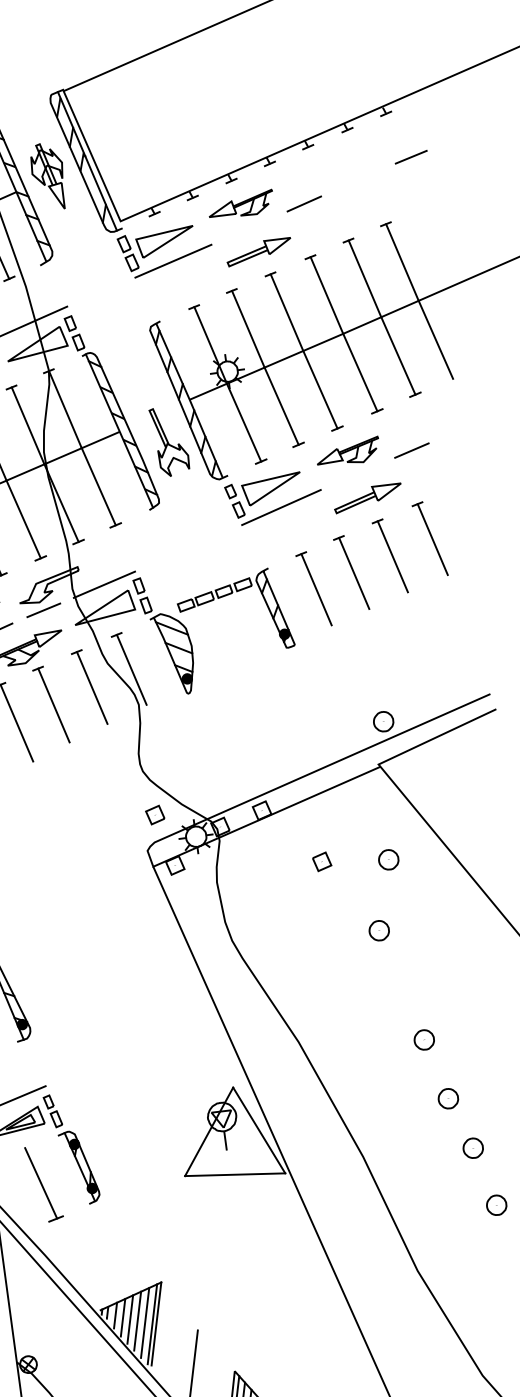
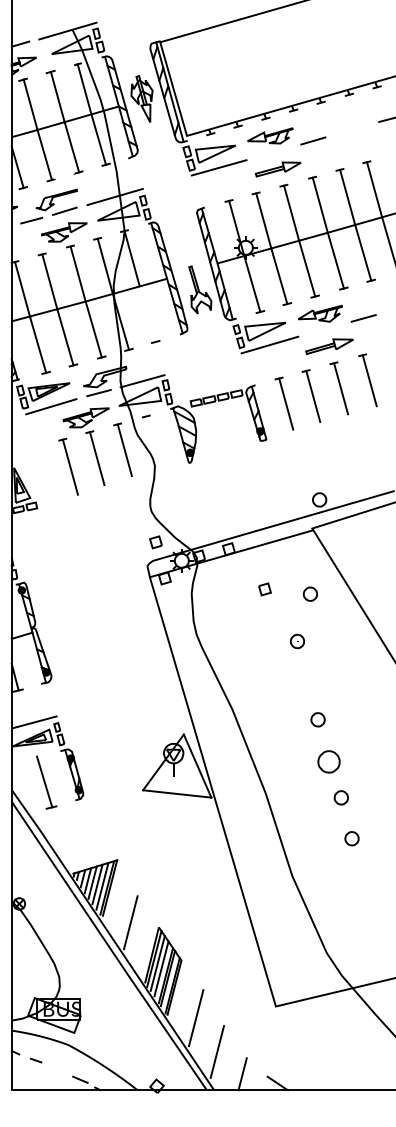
line: (98, 485) -> (147, 313), removed
line: (131, 669) -> (153, 441), removed
part: (447, 1098) -> (328, 761), size x1.6

